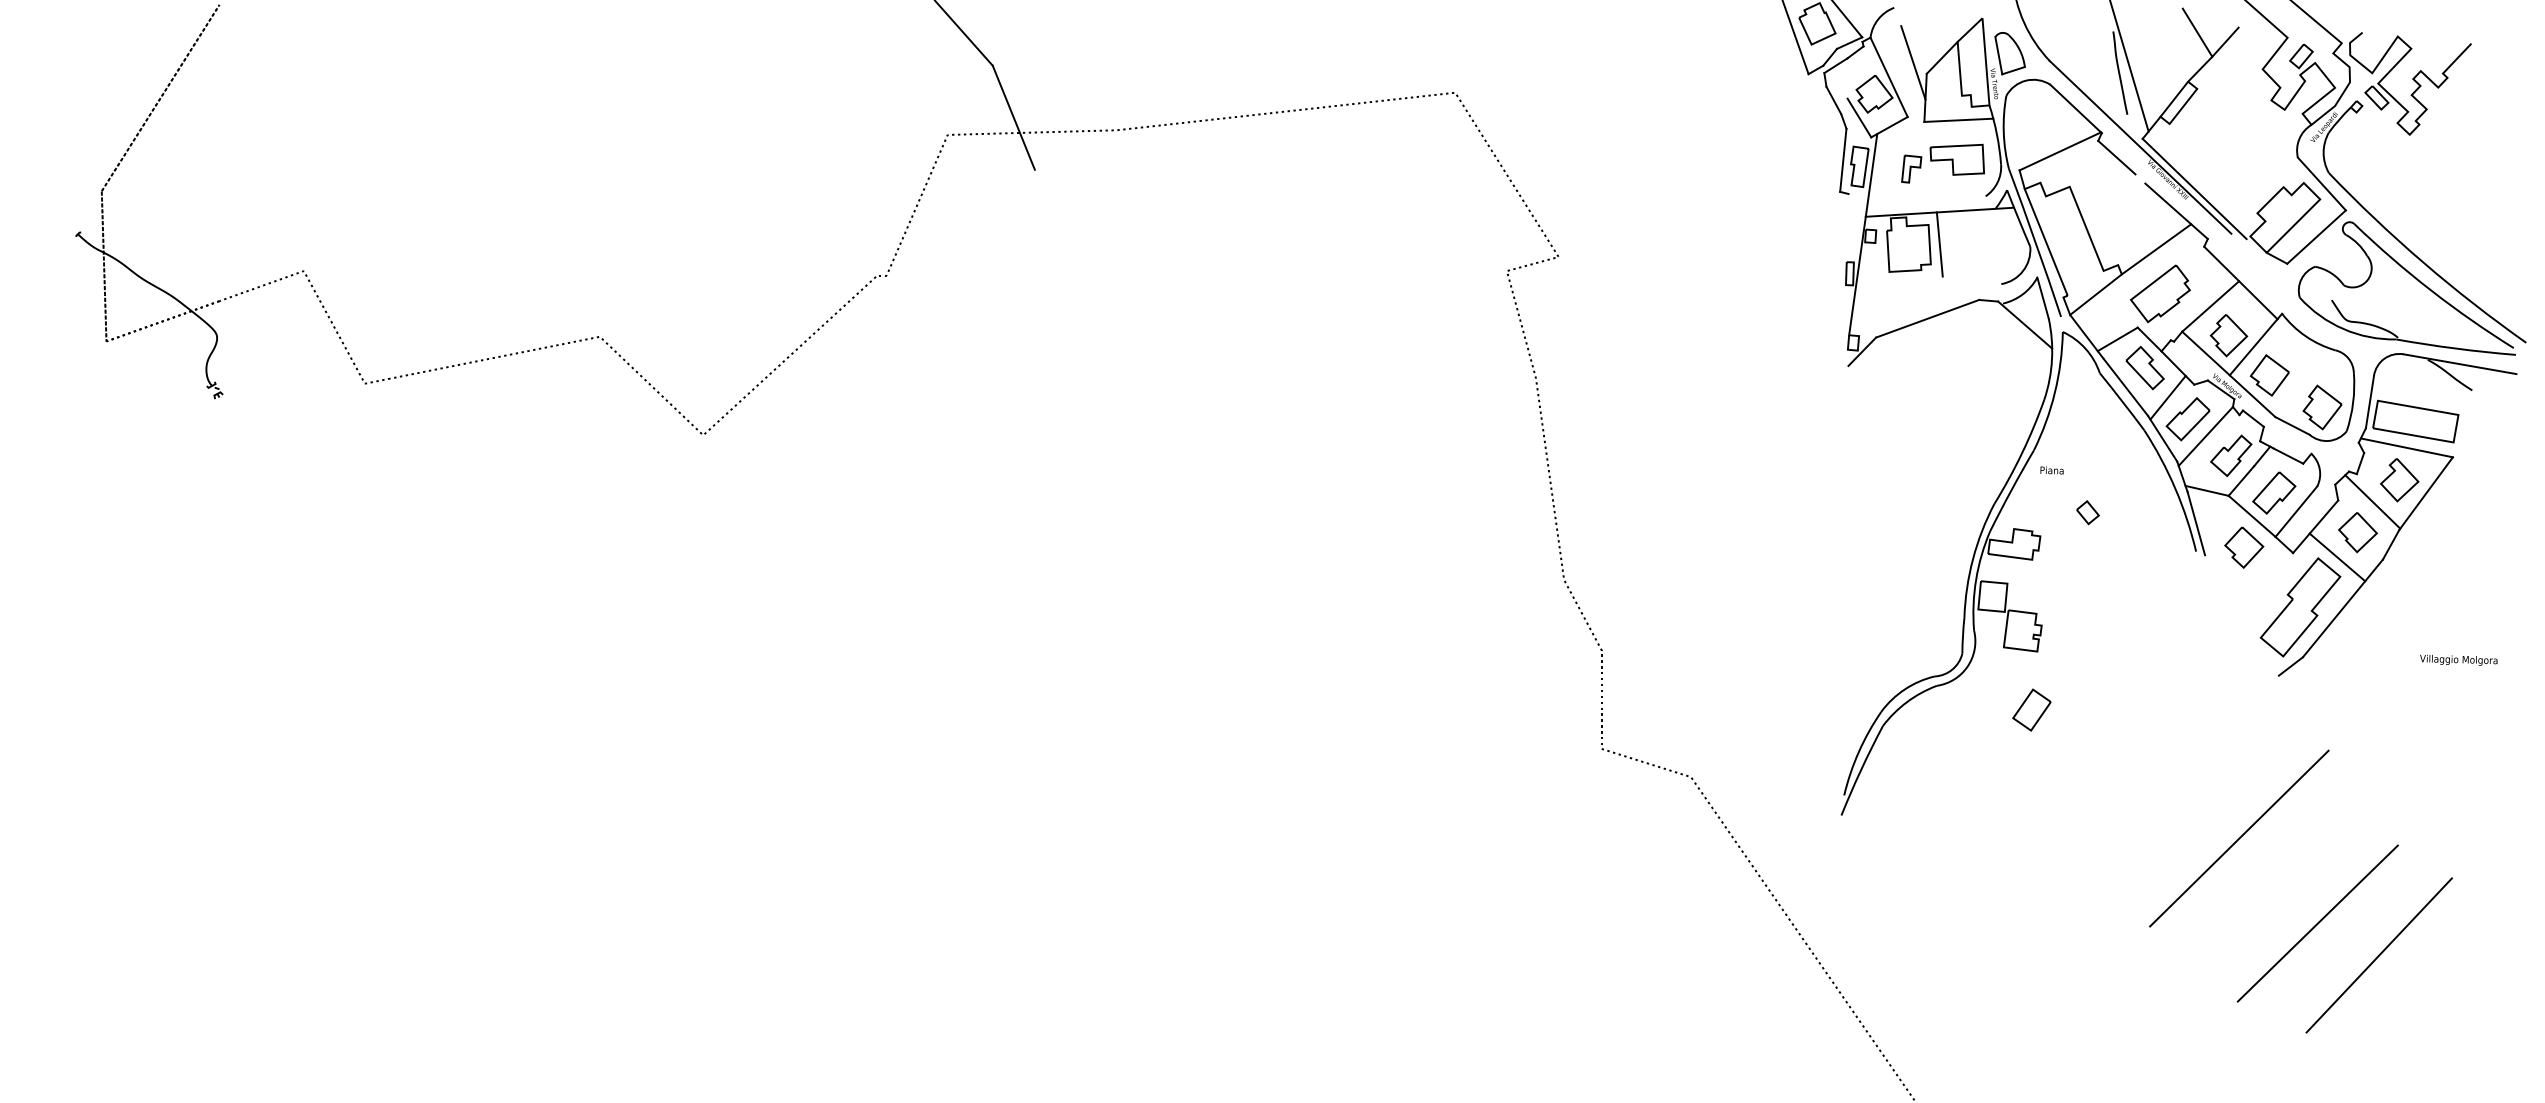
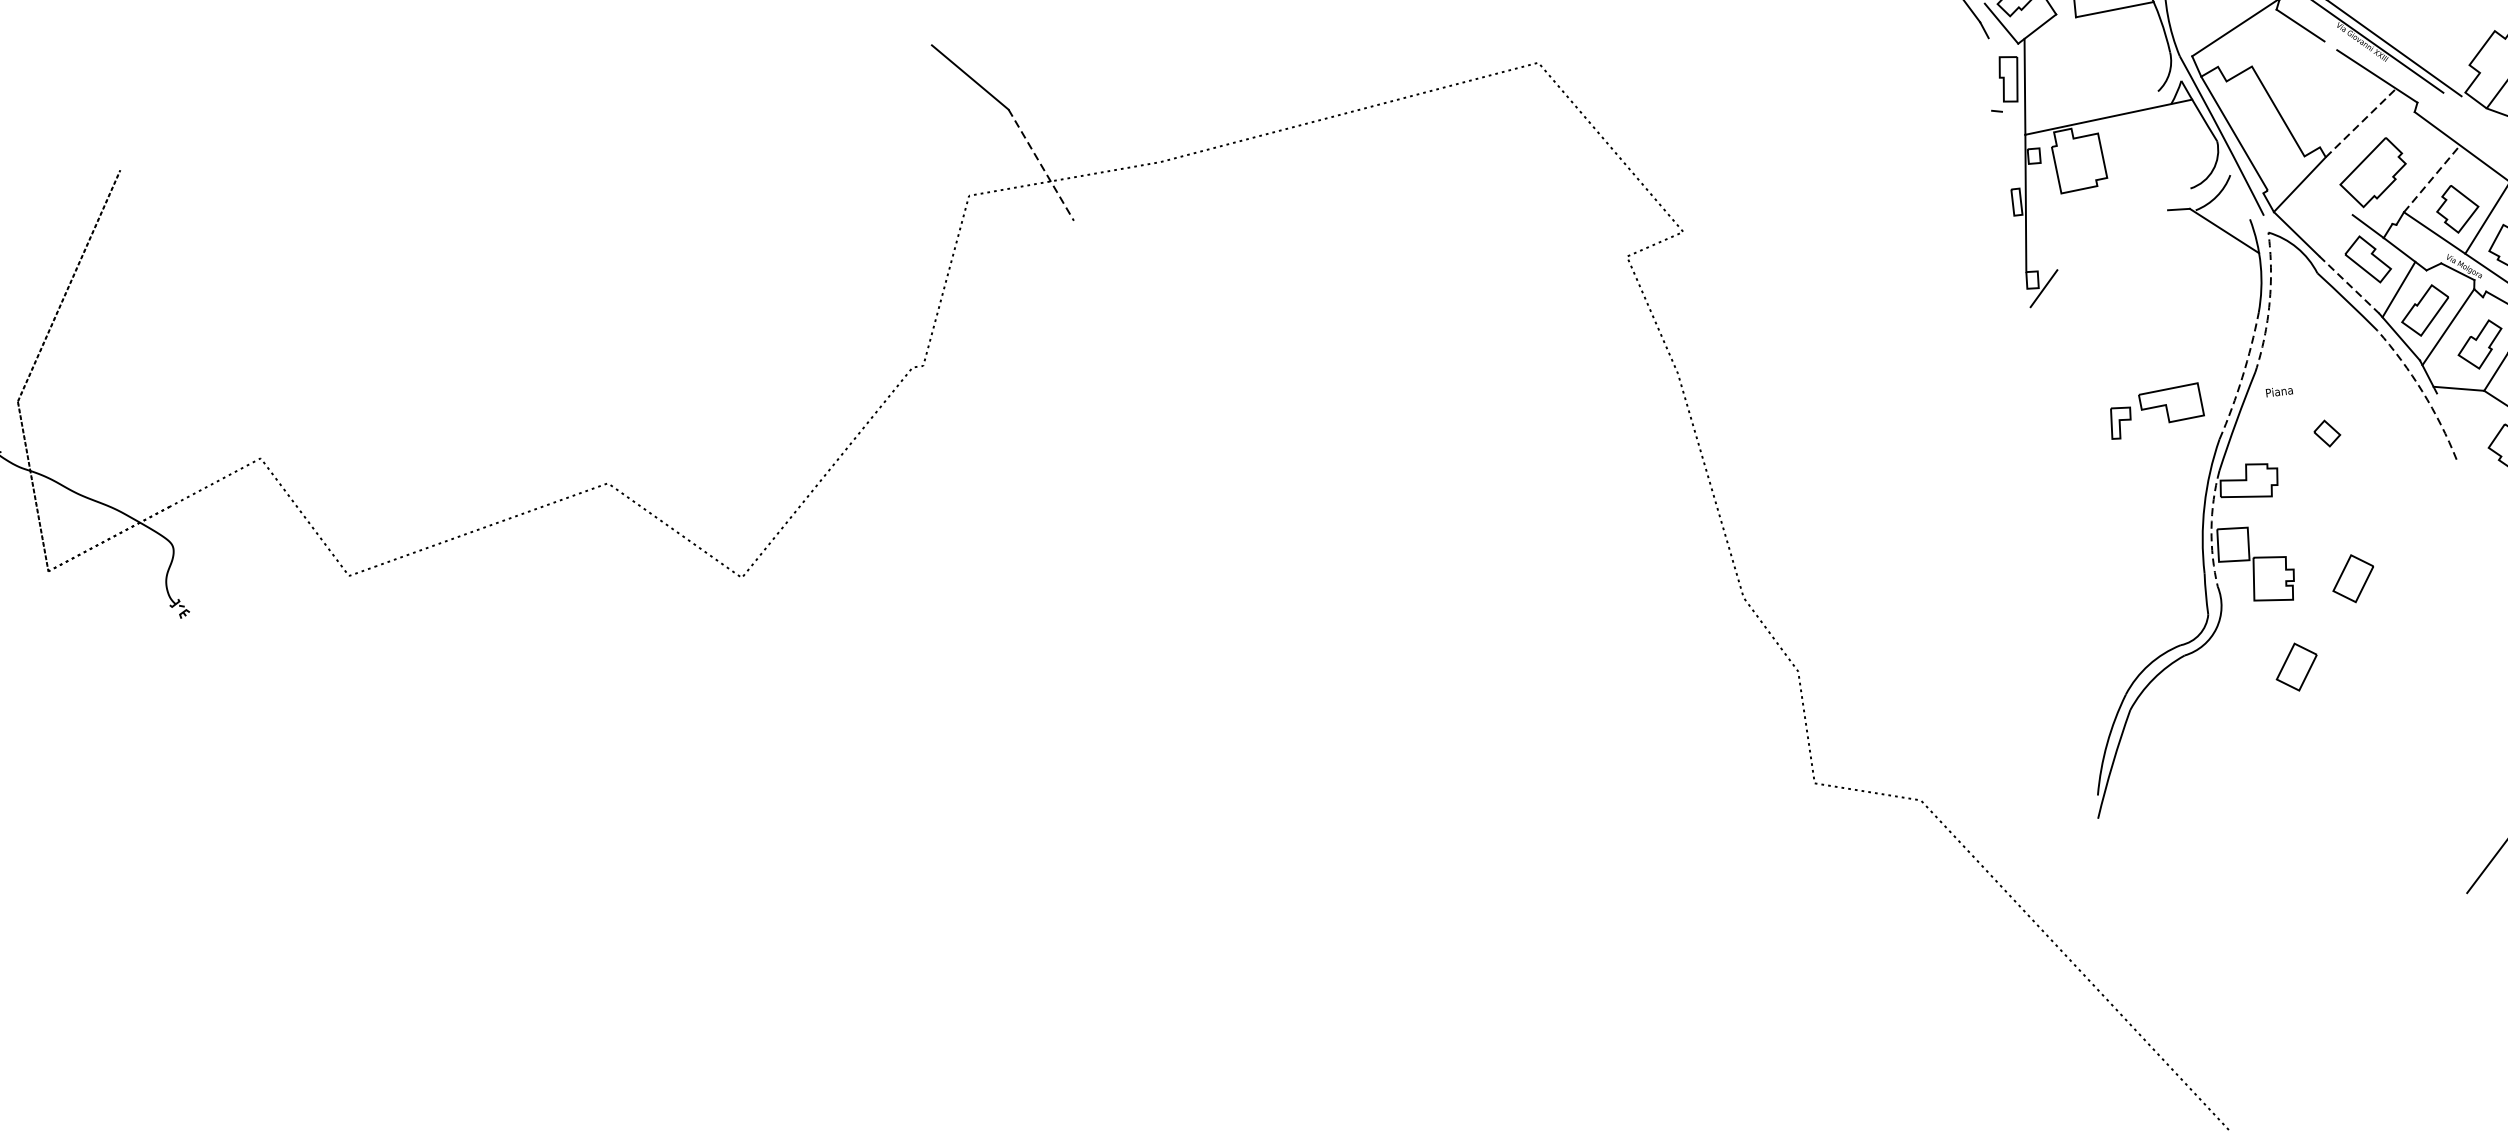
line: (1014, 118) -> (1042, 165), solid -> dashed
line: (1843, 159) -> (1990, 73), removed
part: (1942, 163) -> (2155, 411), moved
line: (1939, 244) -> (2113, 153), removed
line: (2156, 249) -> (2360, 123), solid -> dashed
line: (2042, 297) -> (2239, 196), removed
line: (2211, 306) -> (2432, 178), solid -> dashed
line: (1927, 318) -> (2112, 239), removed
line: (2117, 339) -> (2331, 231), removed
line: (2126, 387) -> (2350, 284), solid -> dashed
arc: (2054, 392) -> (2269, 302), solid -> dashed
arc: (2022, 453) -> (2243, 377), solid -> dashed
arc: (2175, 488) -> (2422, 391), solid -> dashed
line: (2196, 523) -> (2452, 427), removed
arc: (1976, 579) -> (2211, 528), solid -> dashed
part: (2091, 640) -> (2352, 578), added

